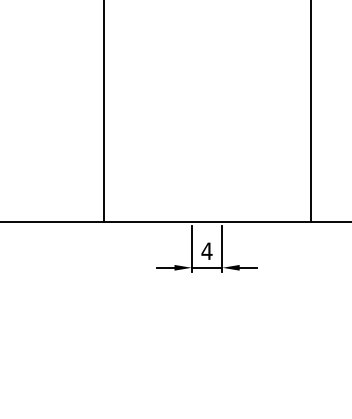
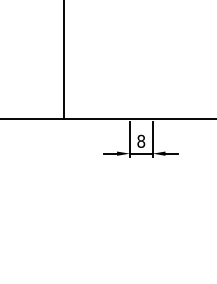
text: (206, 251) -> (140, 141), 4 -> 8

